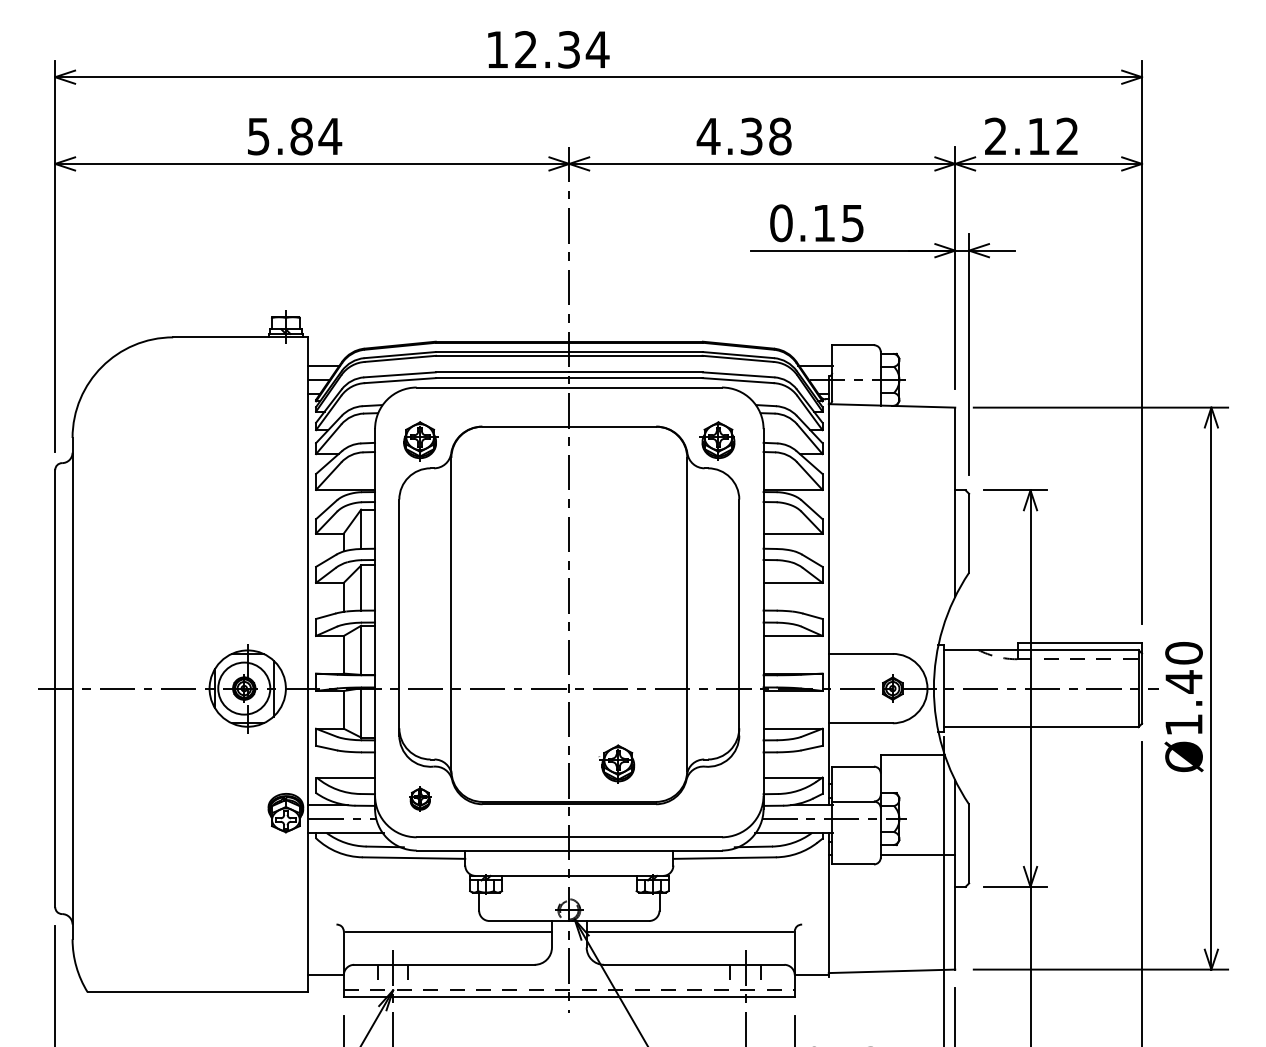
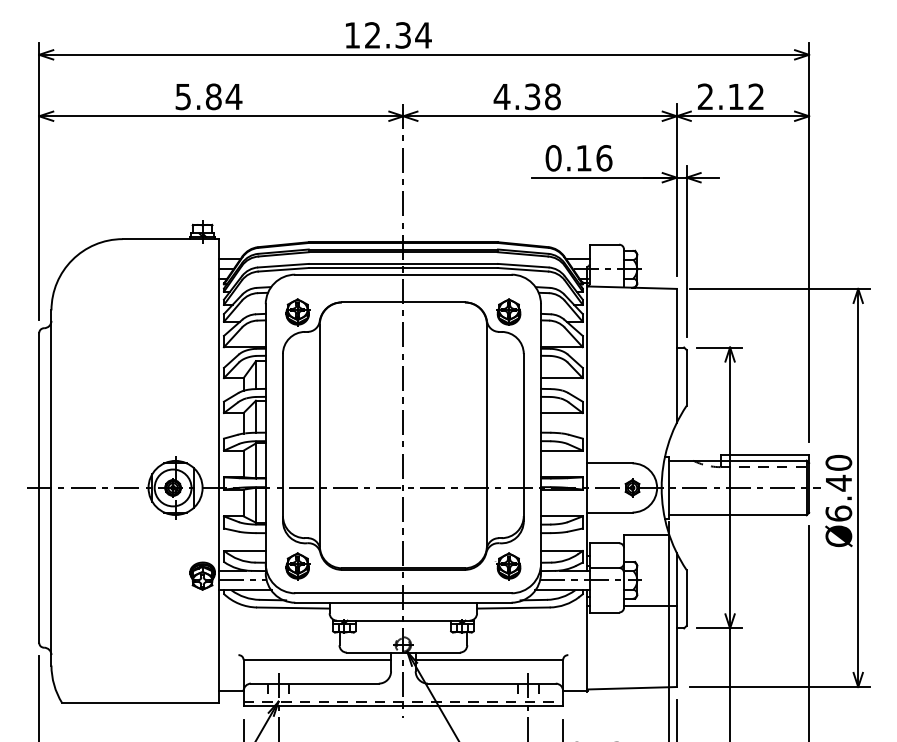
text: (853, 223) -> (604, 158), 0.15 -> 0.16
text: (1183, 724) -> (838, 513), Ø1.40 -> Ø6.40
part: (617, 764) -> (508, 566), moved
part: (419, 799) -> (297, 566), size x1.67

